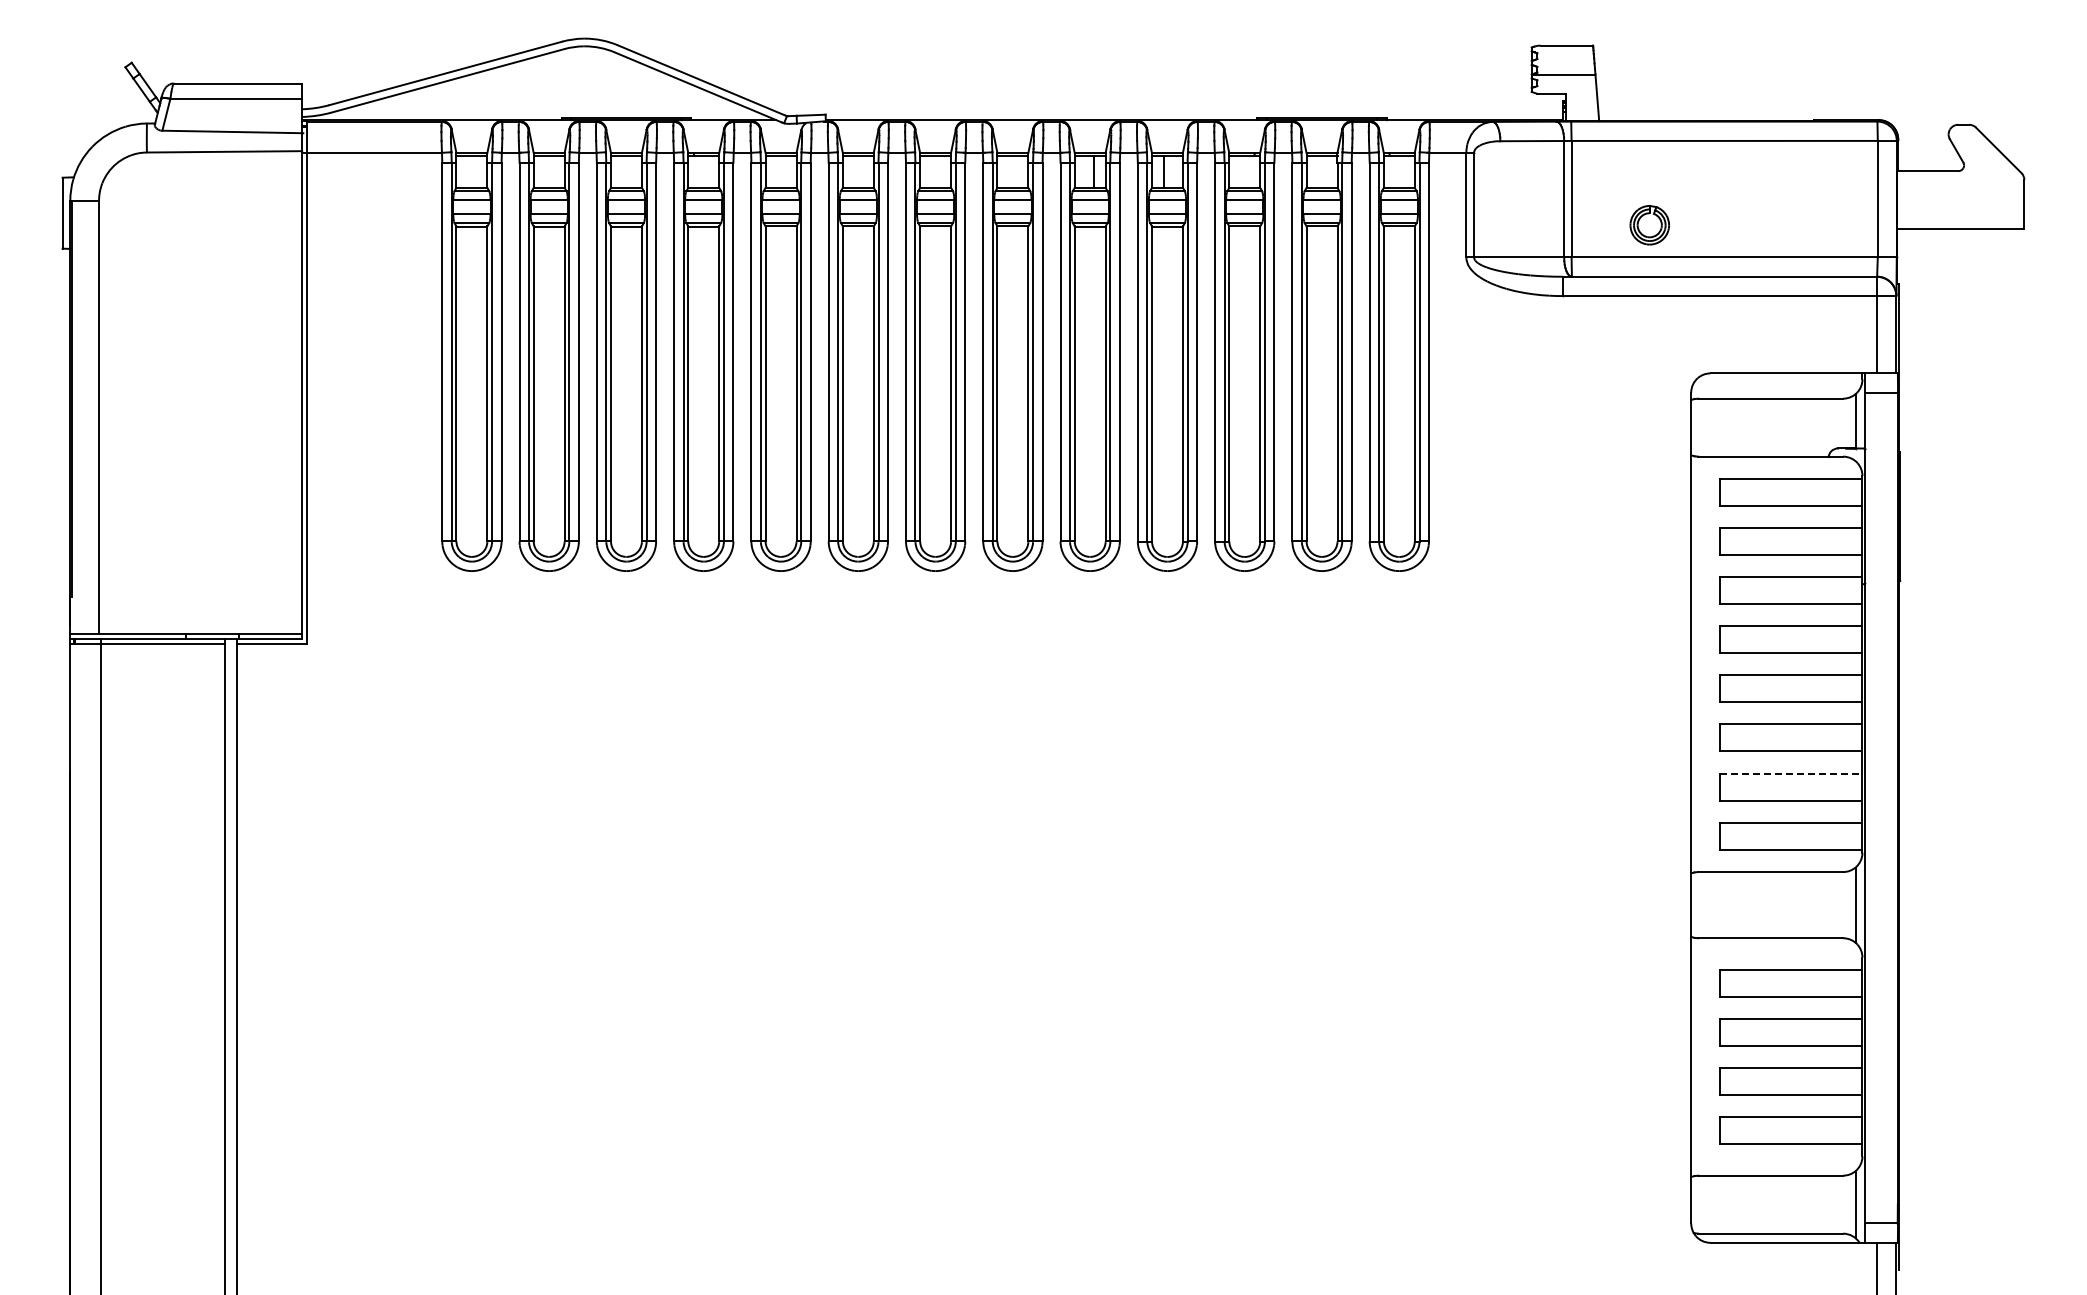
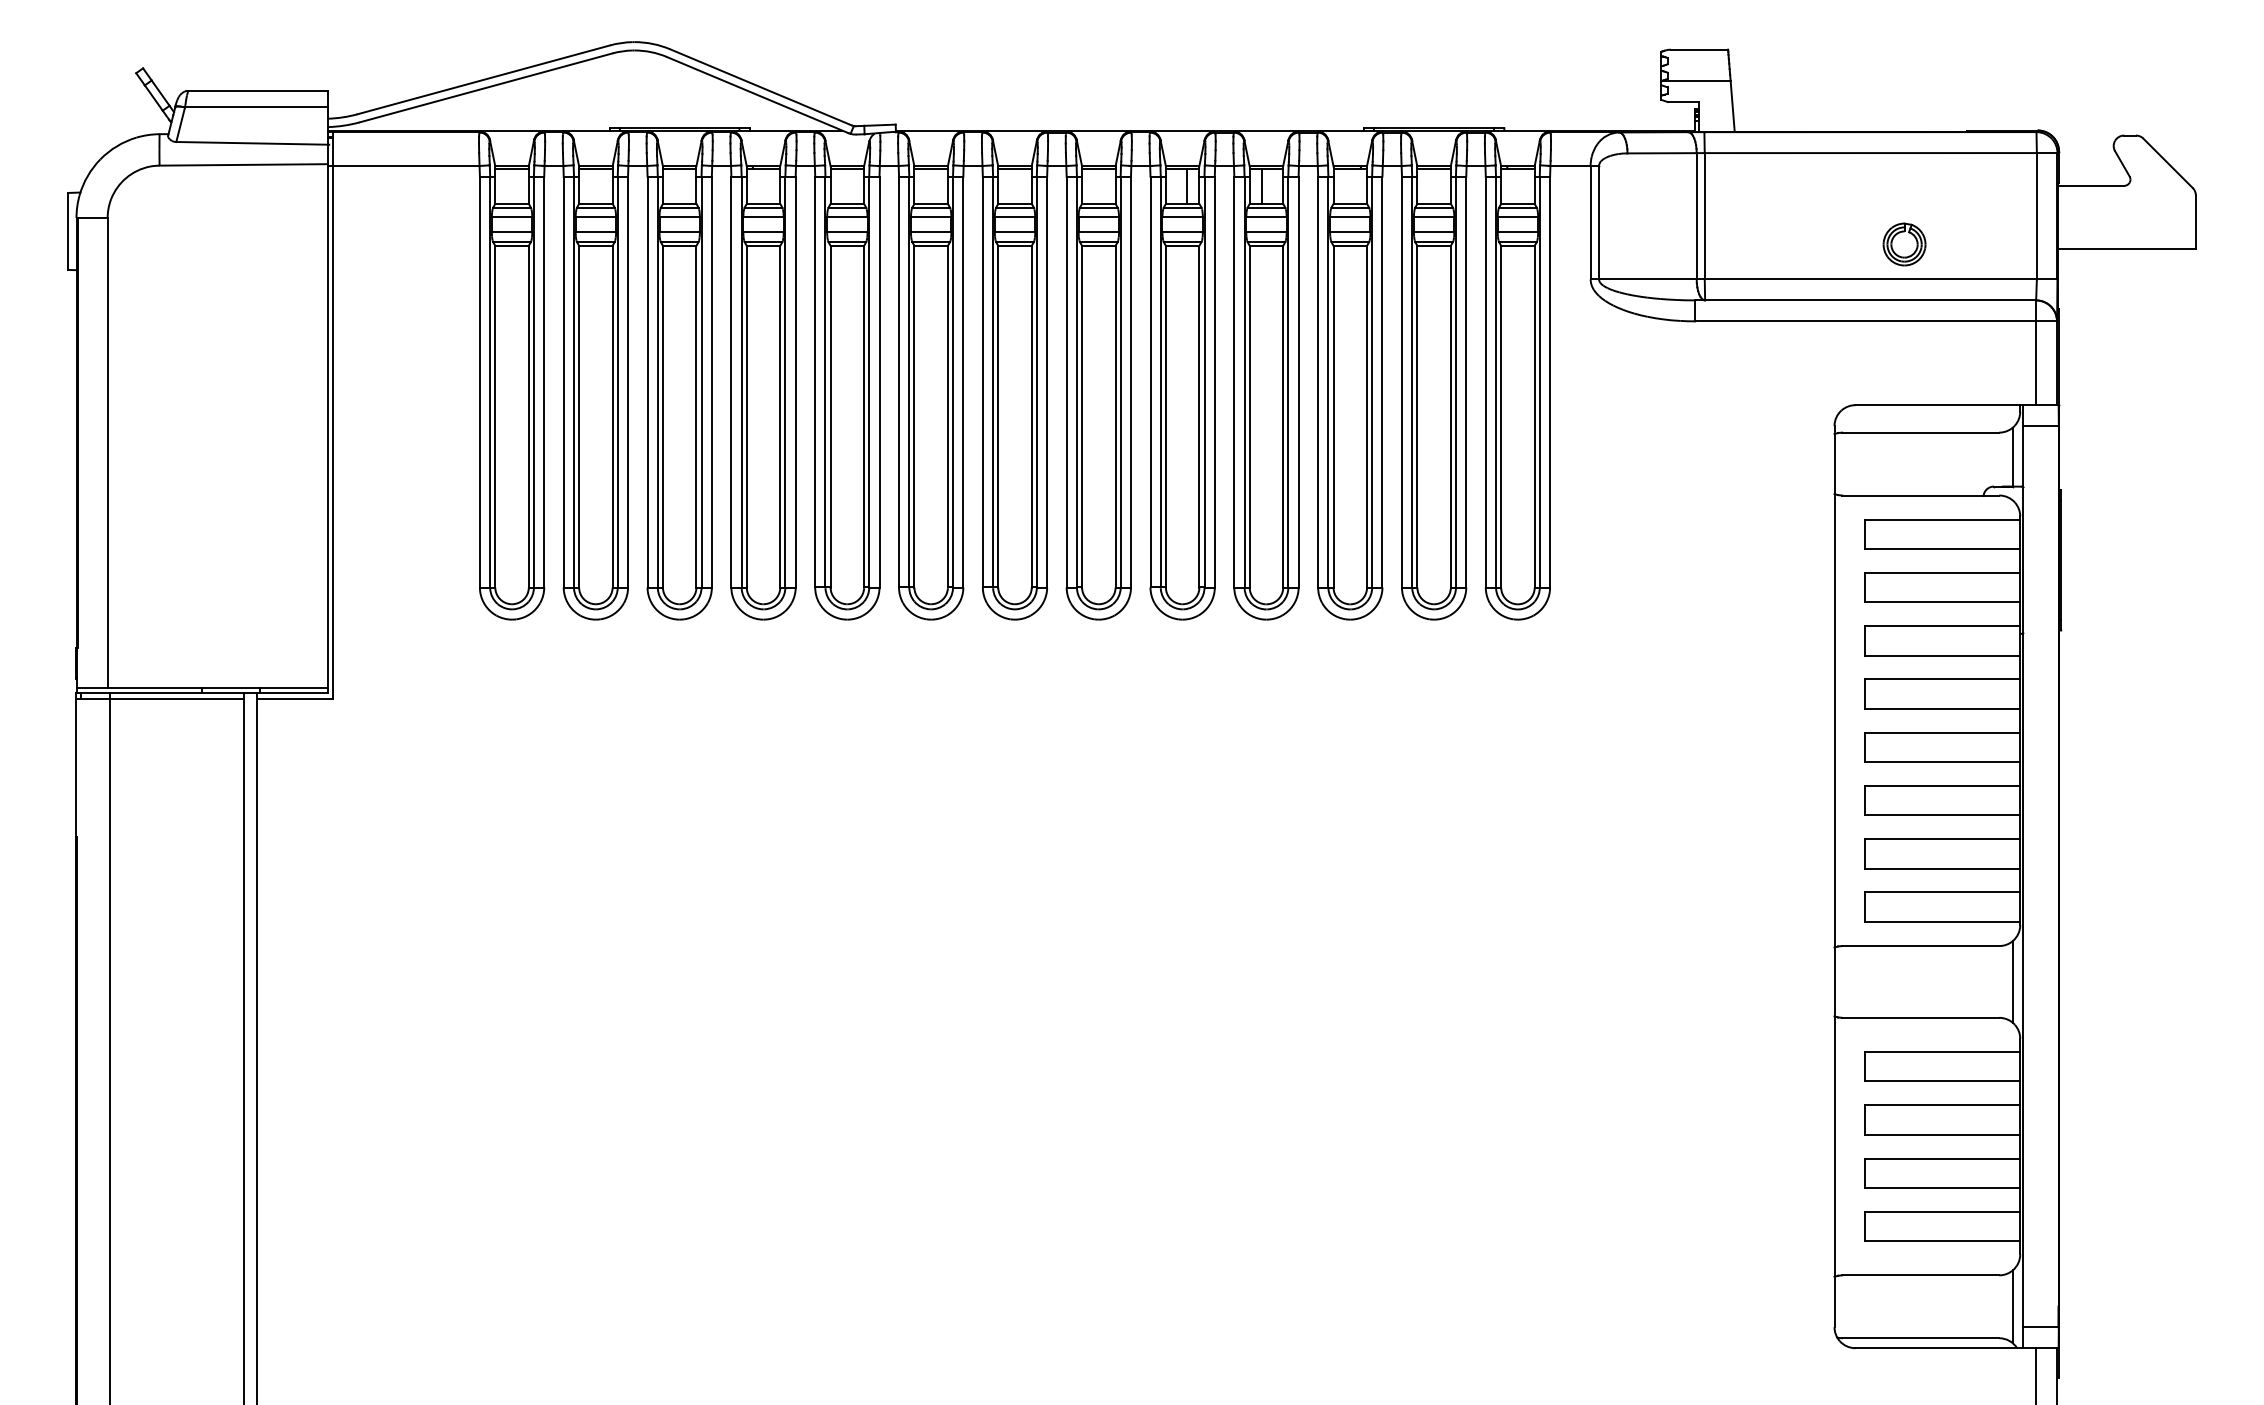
part: (1649, 225) -> (1904, 244), moved
line: (1791, 773) -> (1943, 839), dashed -> solid

